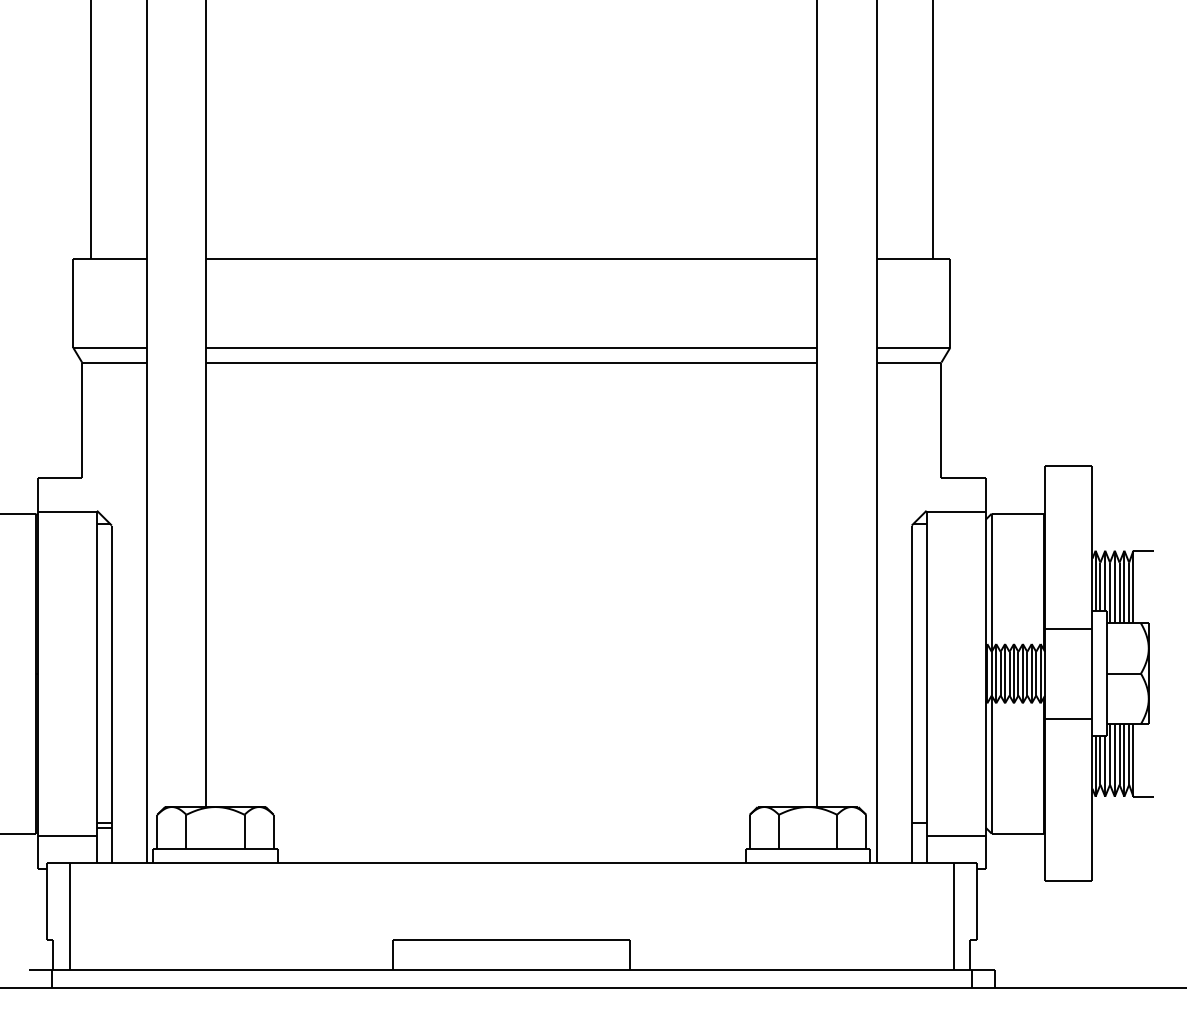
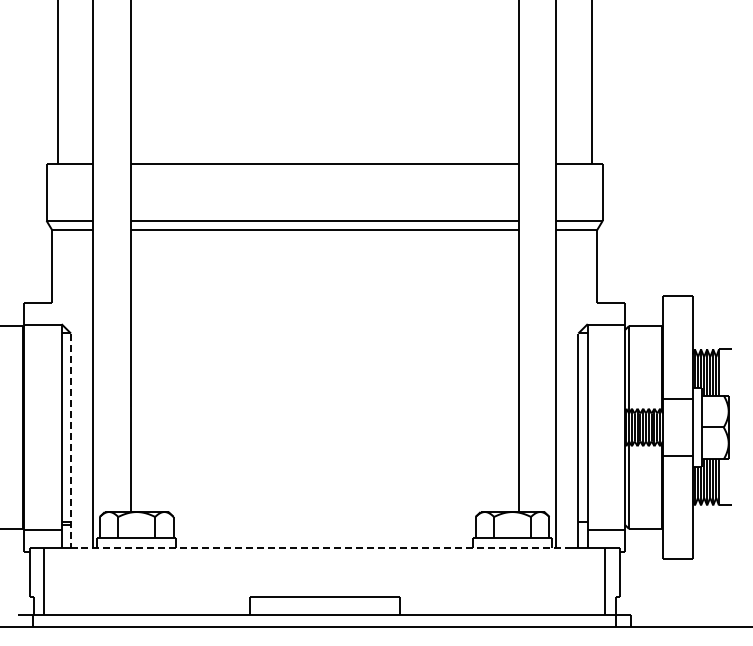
line: (111, 695) -> (70, 441), solid -> dashed
line: (511, 862) -> (324, 547), solid -> dashed

